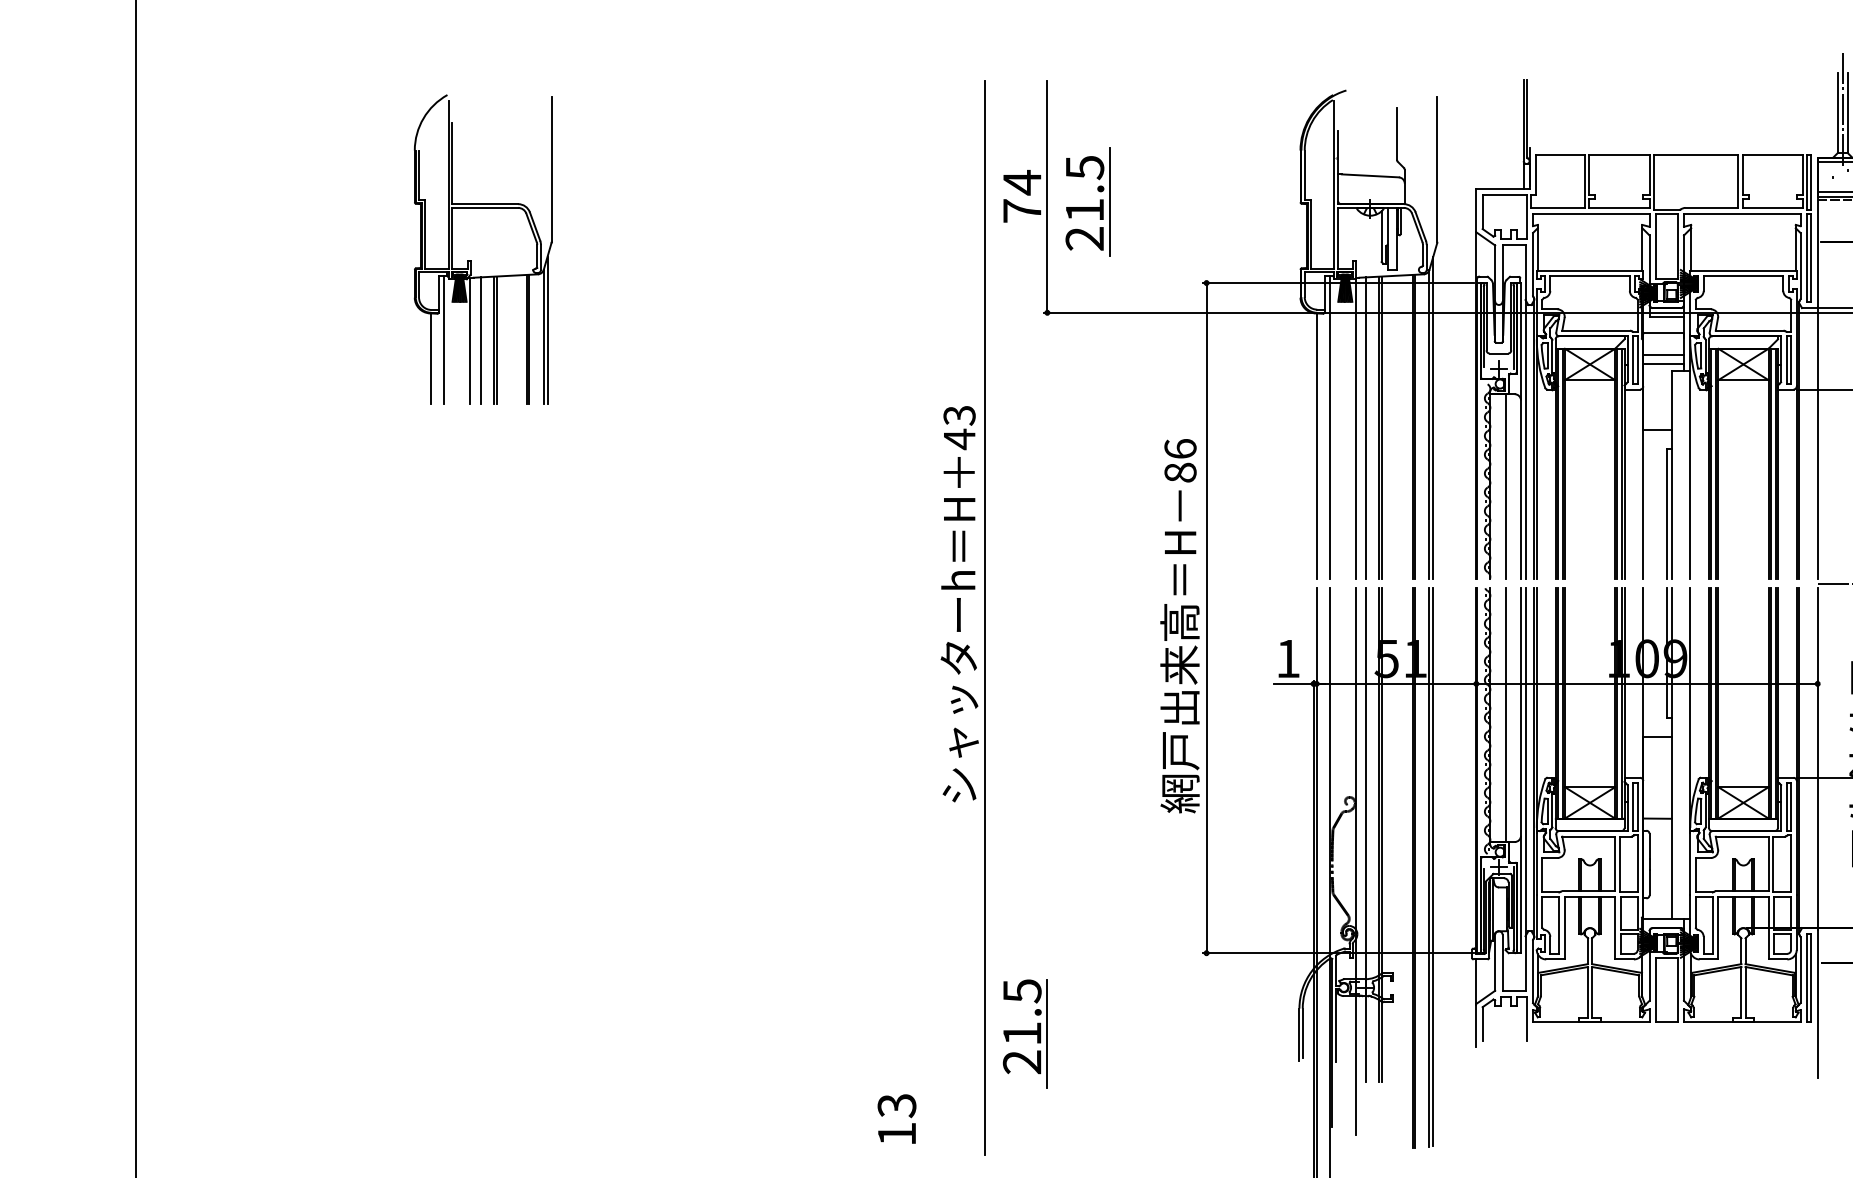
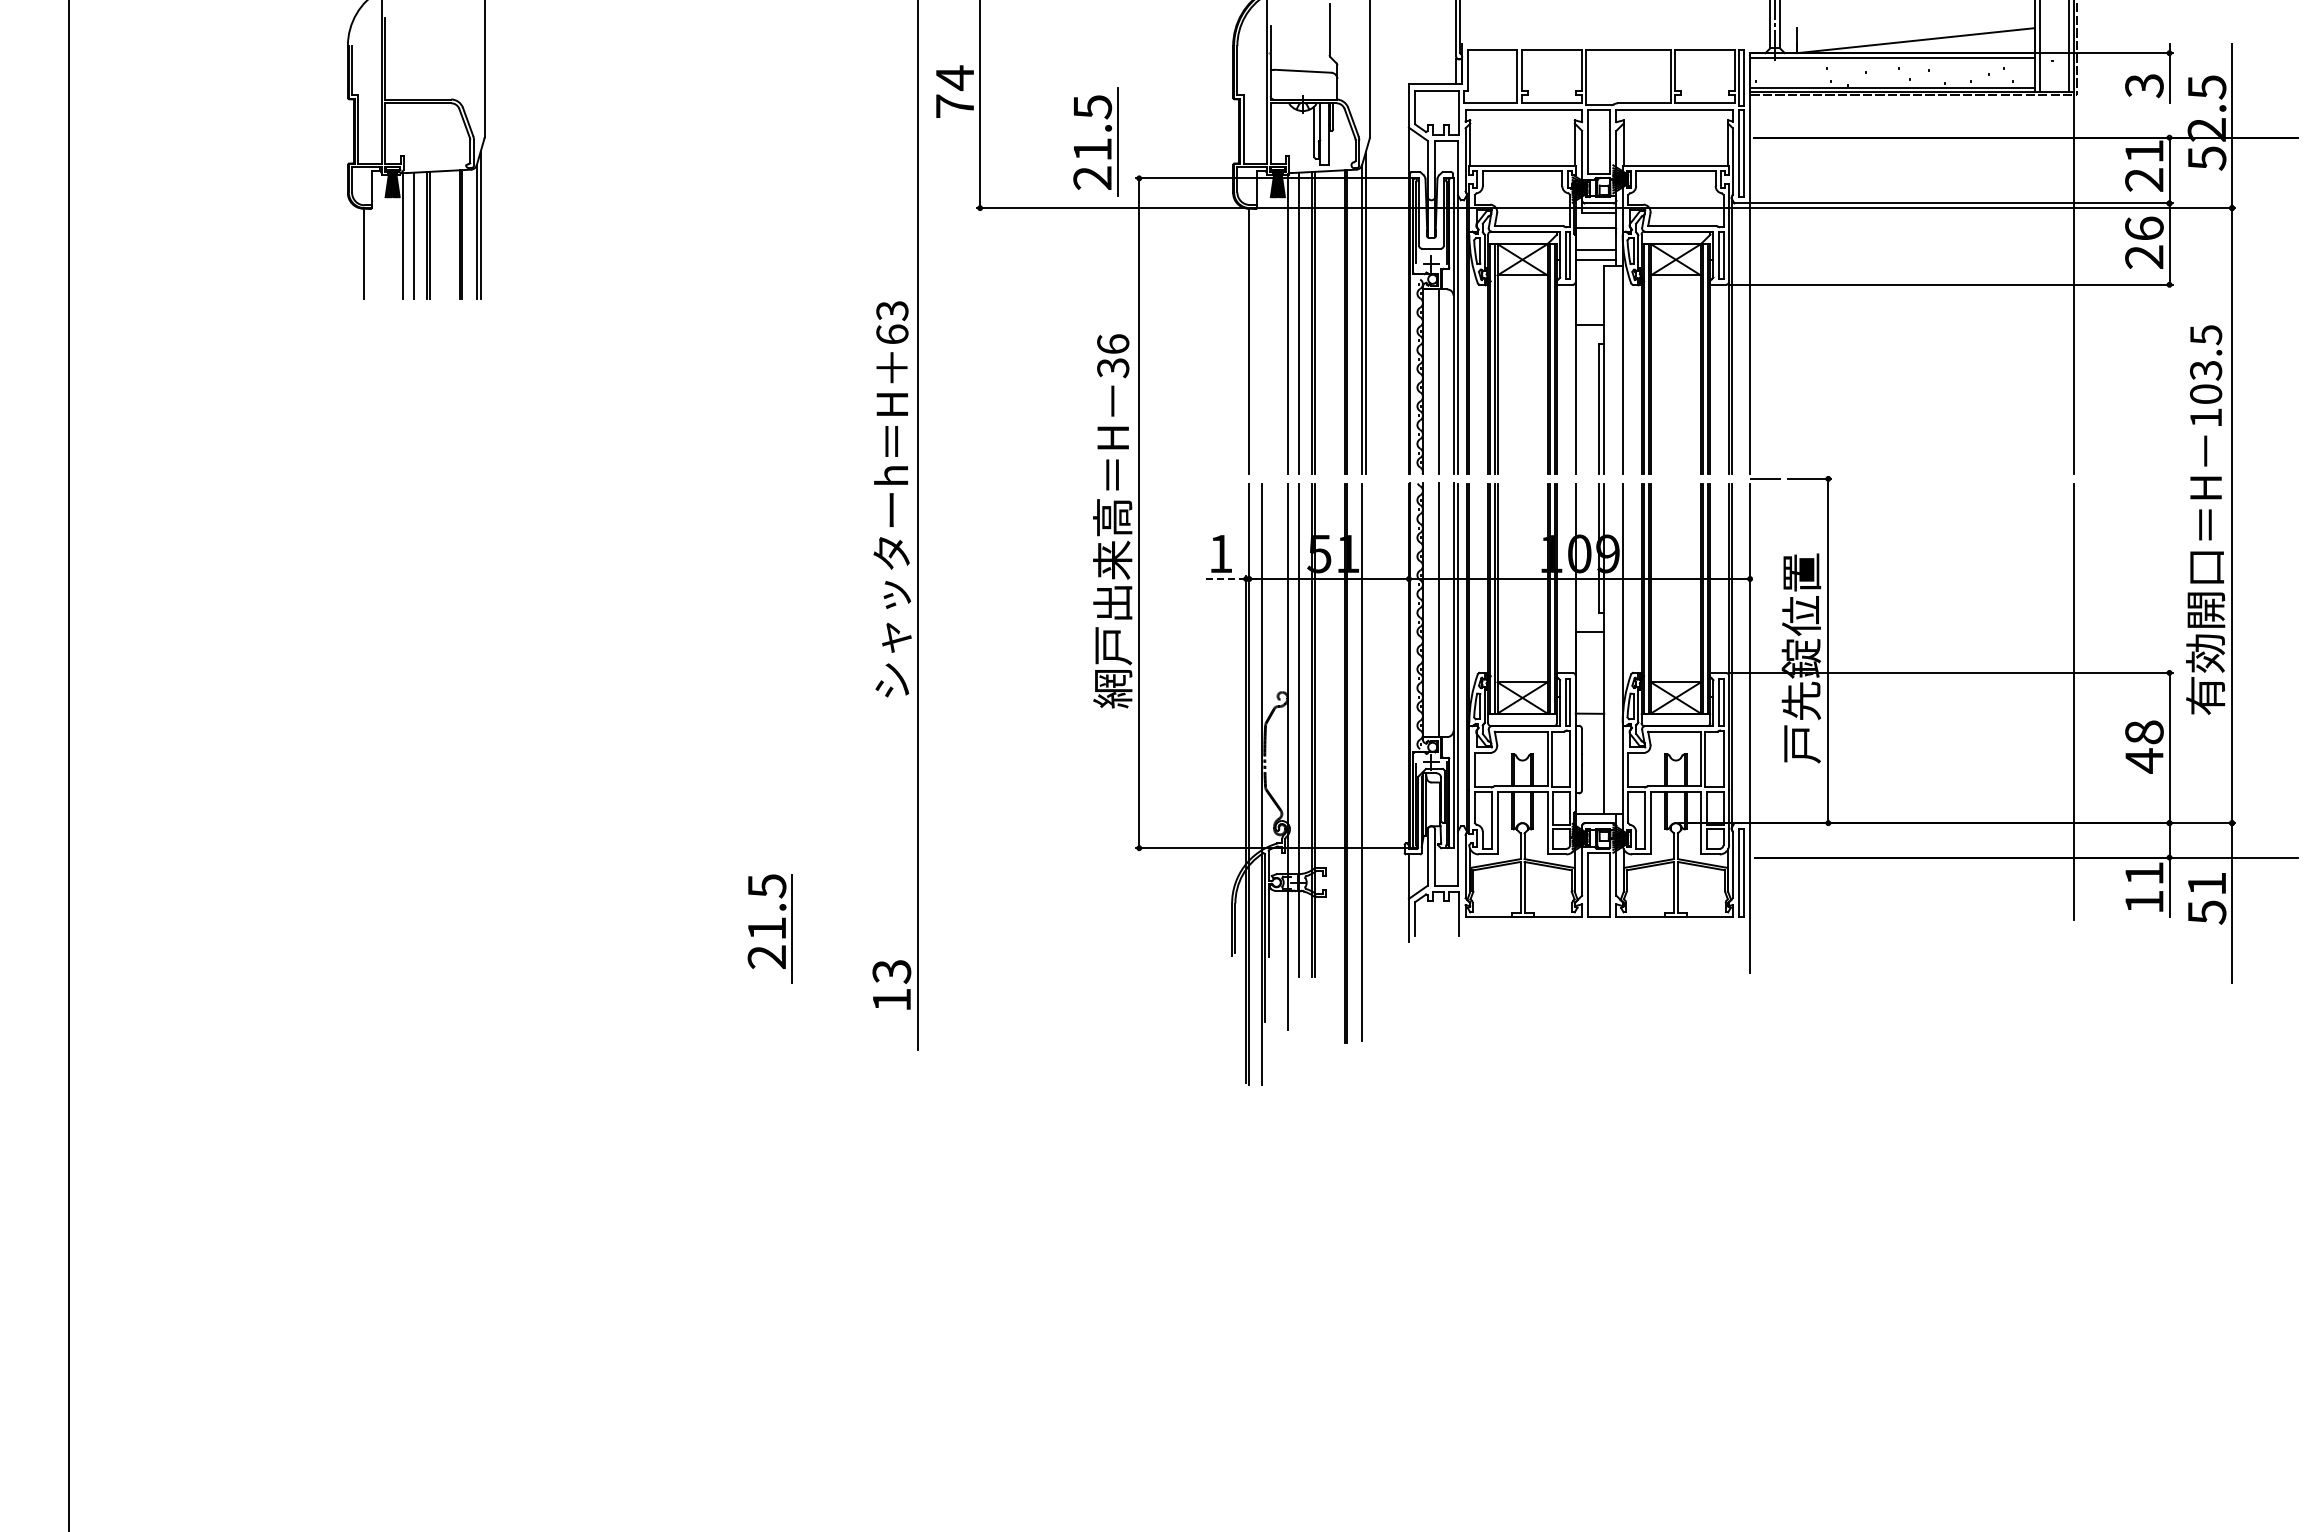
part: (1087, 202) -> (1095, 141), moved
line: (444, 340) -> (377, 235), removed
line: (1329, 427) -> (1262, 322), removed
text: (959, 439) -> (892, 334), 43 -> 63
text: (1180, 473) -> (1113, 368), 86 -> 36
line: (1293, 684) -> (1226, 579), solid -> dashed
line: (1432, 867) -> (1365, 762), removed
part: (1024, 1033) -> (769, 928), moved
text: (896, 1118) -> (891, 984), moved

